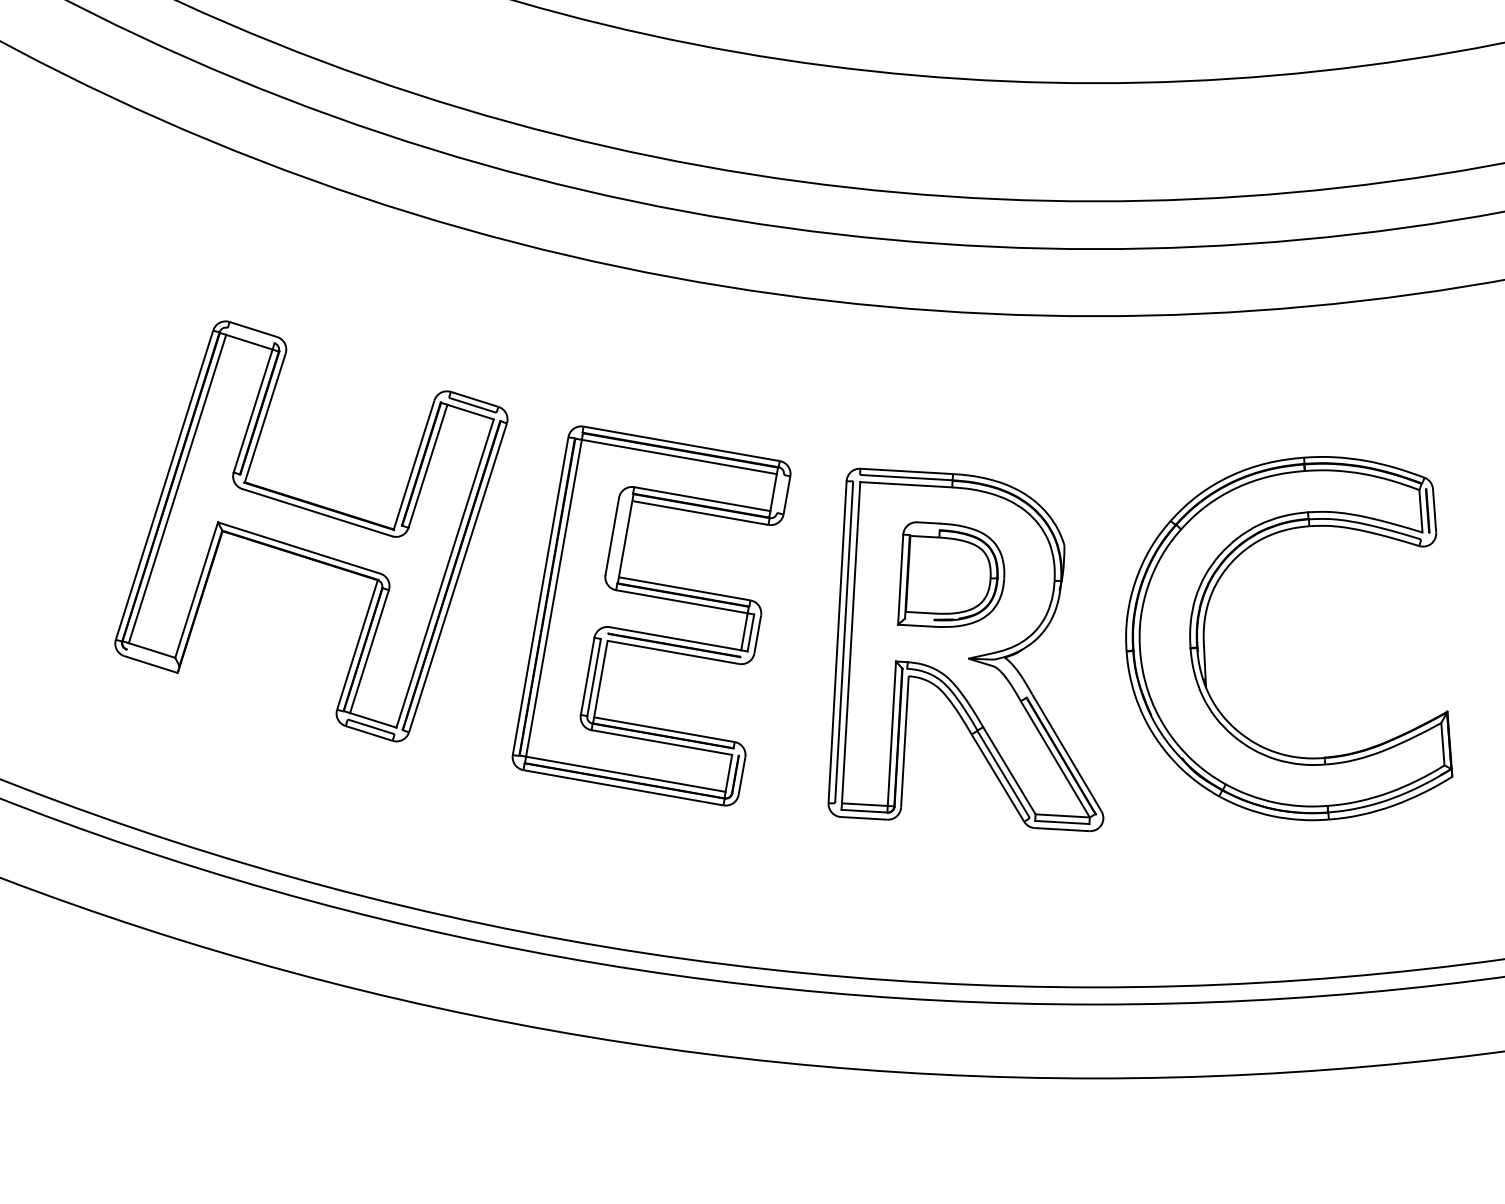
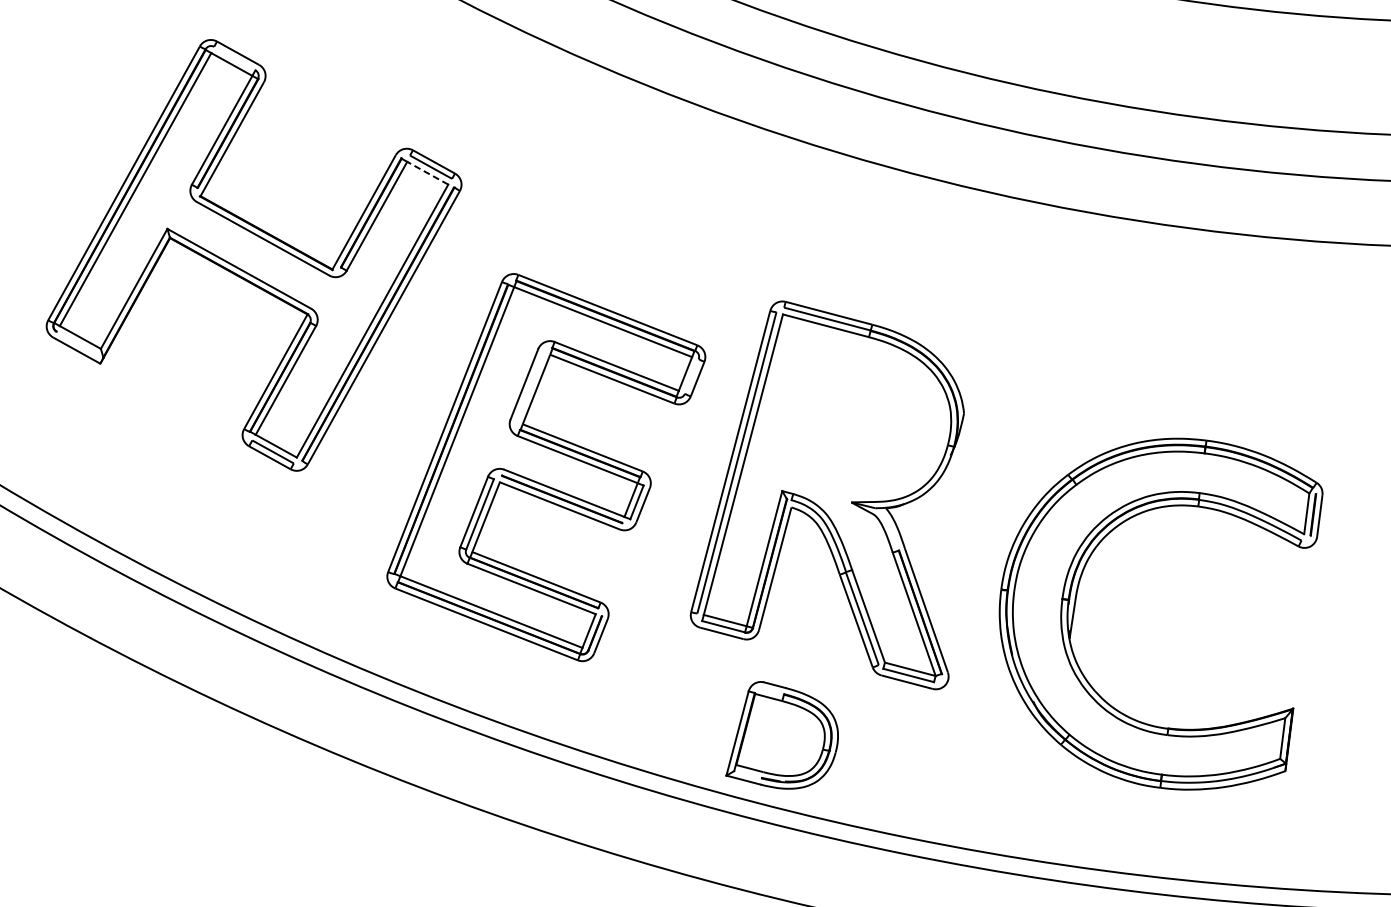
line: (470, 411) -> (427, 172), solid -> dashed
part: (951, 574) -> (786, 738), moved
part: (651, 615) -> (546, 466), moved
part: (1205, 649) -> (1076, 603), moved

